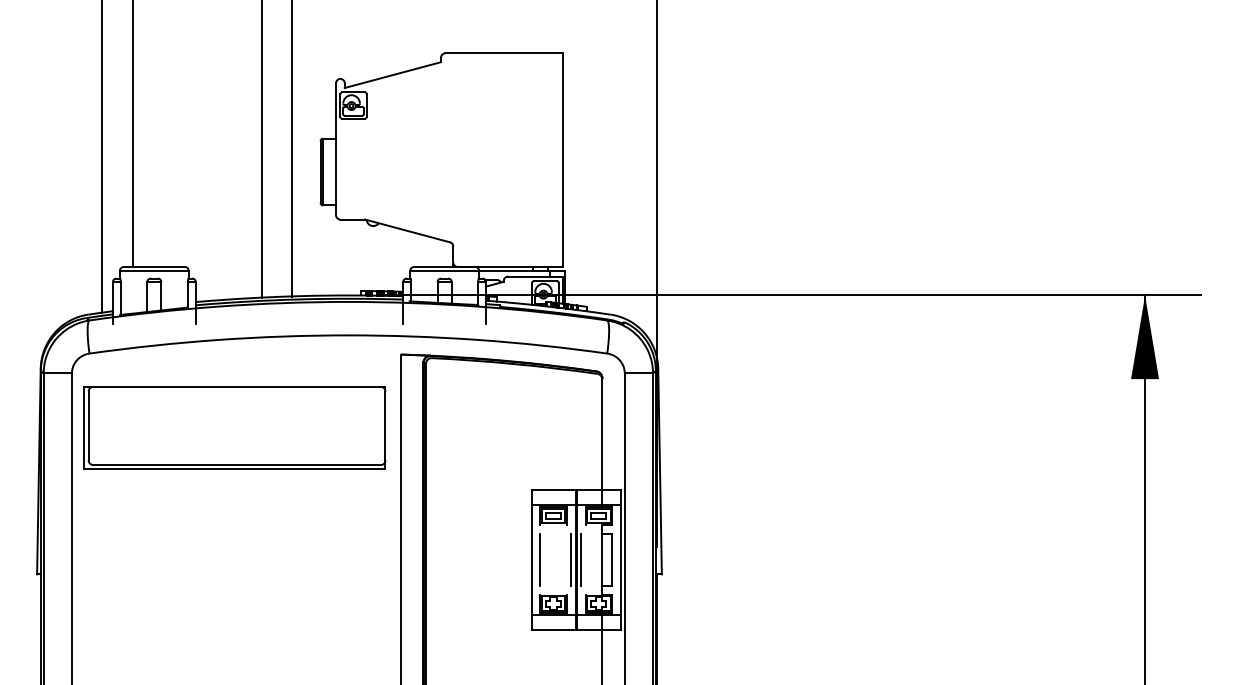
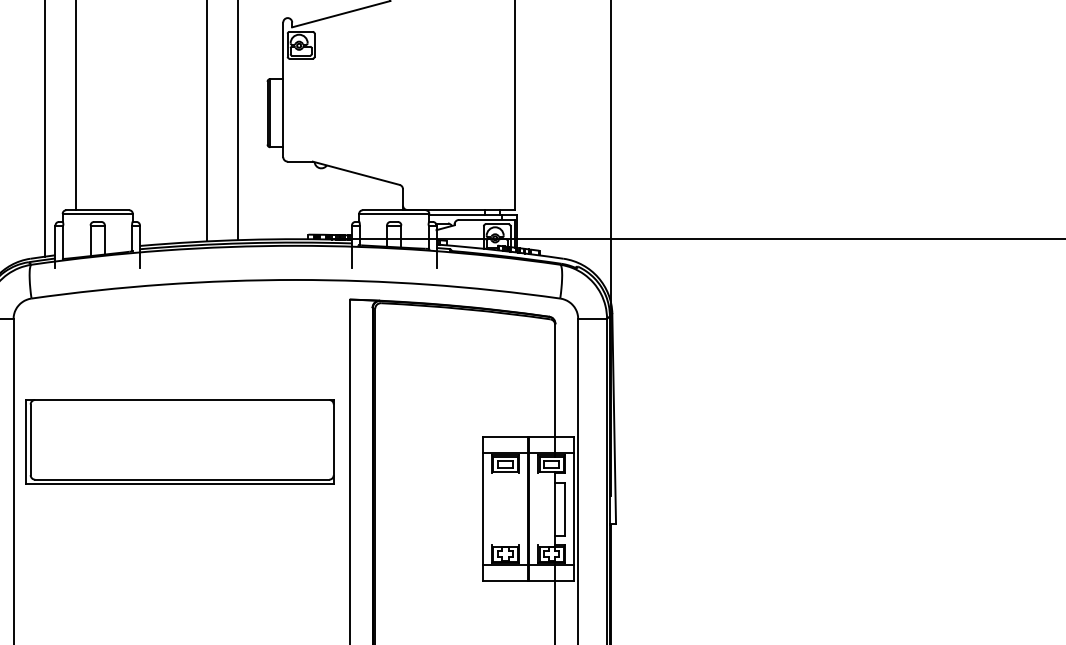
part: (234, 427) -> (179, 441), moved
line: (540, 559) -> (492, 508), removed
line: (571, 559) -> (523, 508), removed
line: (581, 559) -> (533, 508), removed

